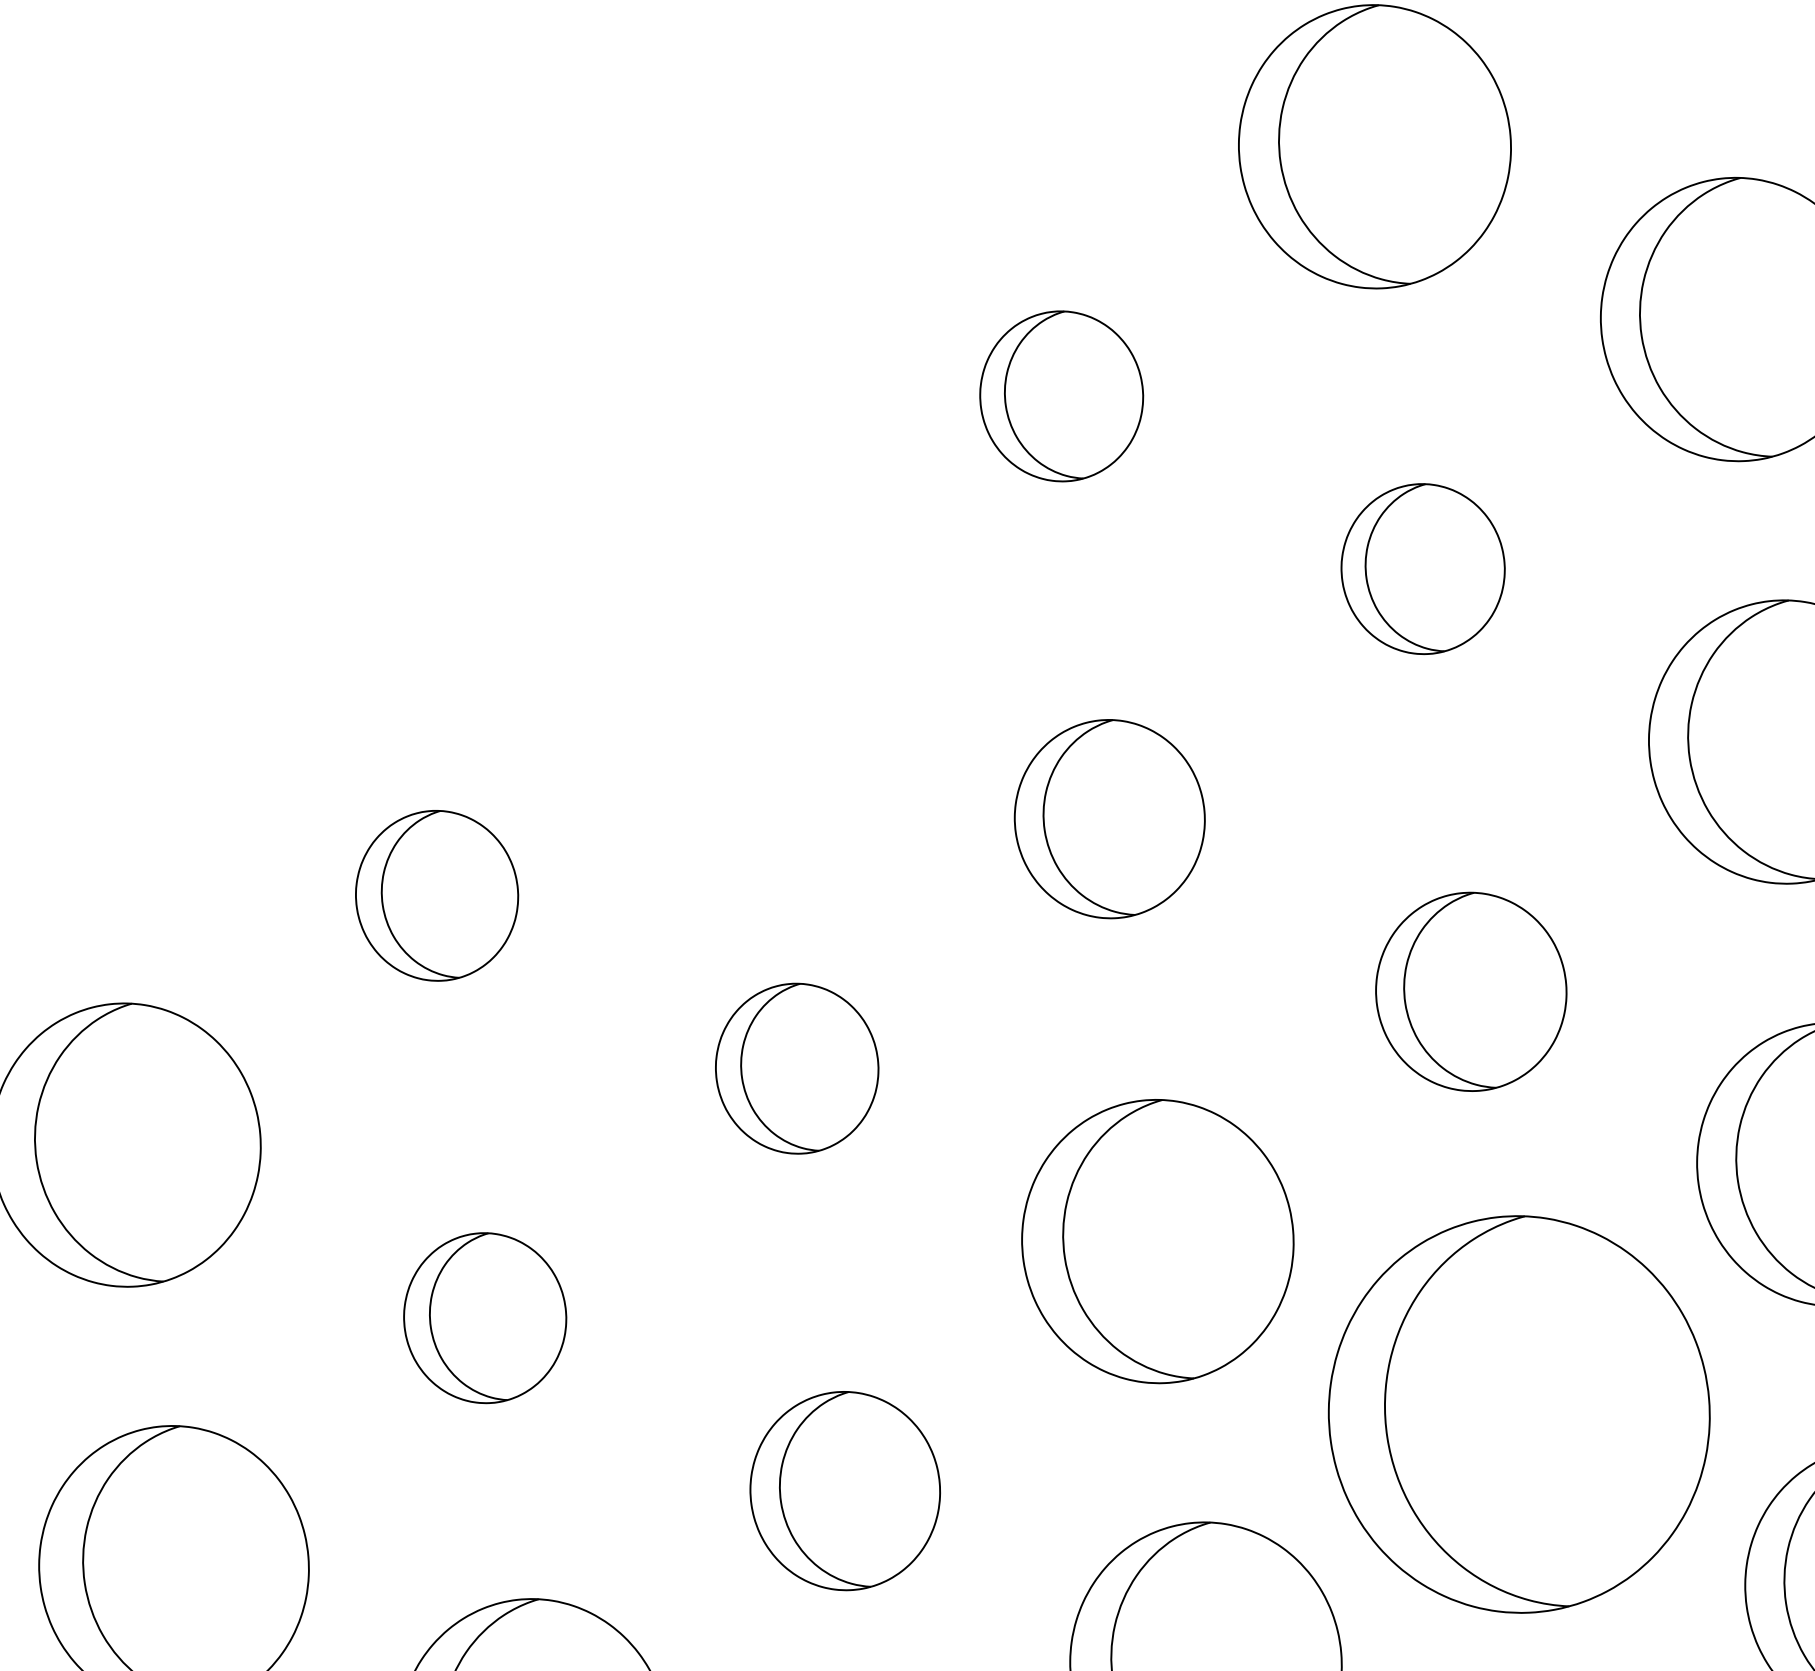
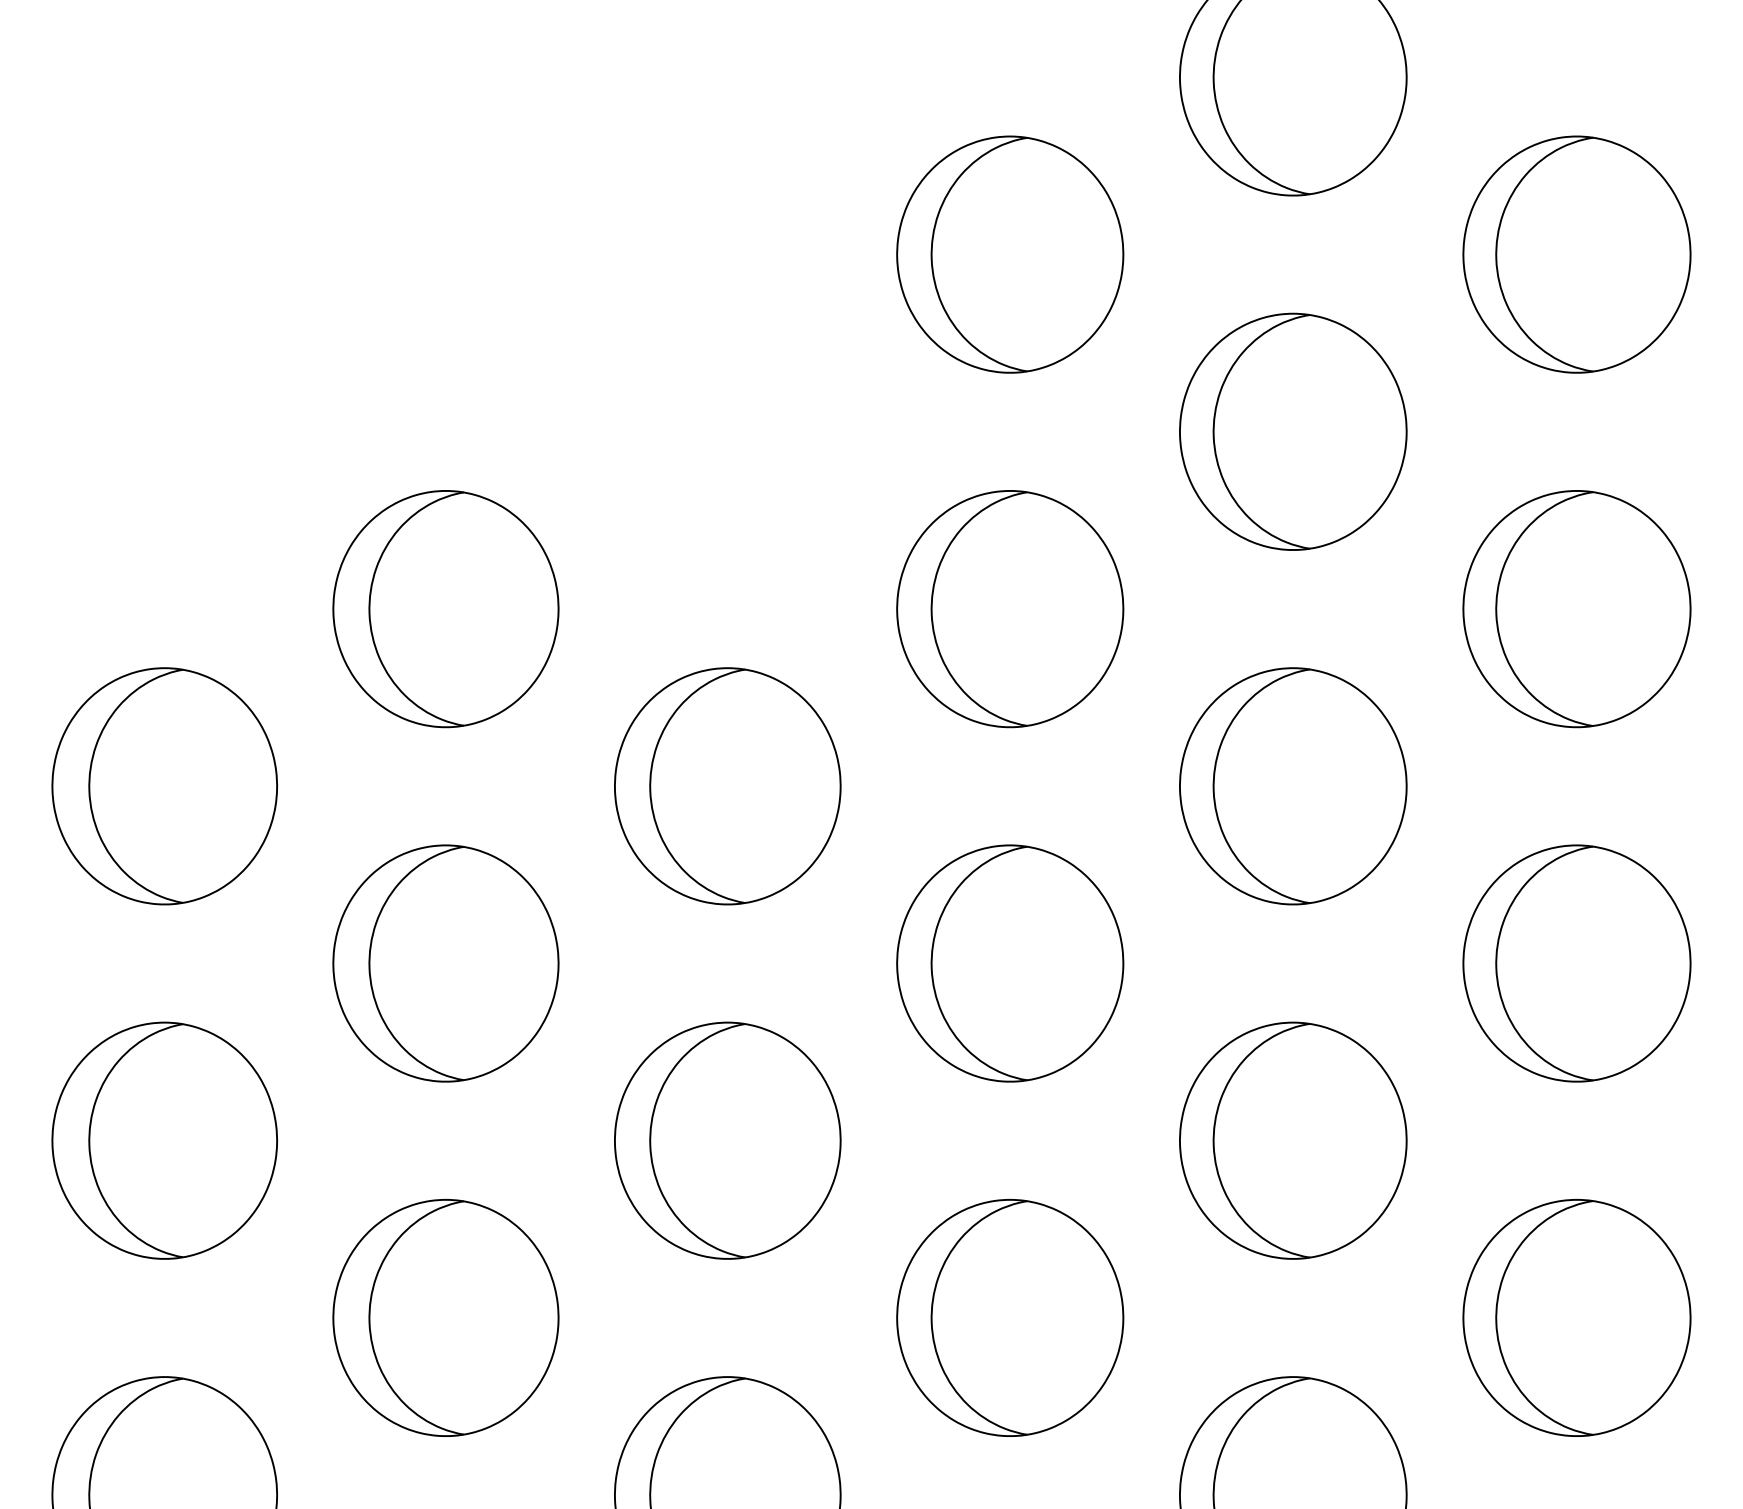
part: (1061, 396) -> (1010, 254), size x1.67
part: (1423, 568) -> (1293, 431), size x1.67
part: (1110, 819) -> (1010, 609), size x1.43
part: (436, 896) -> (445, 609), size x1.67
part: (1471, 992) -> (1293, 786), size x1.43
part: (796, 1068) -> (727, 786), size x1.67
part: (484, 1318) -> (445, 963), size x1.67
part: (1519, 1414) -> (1293, 1140), size x0.71
part: (844, 1490) -> (727, 1140), size x1.43

